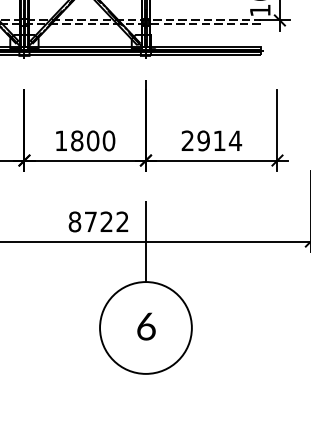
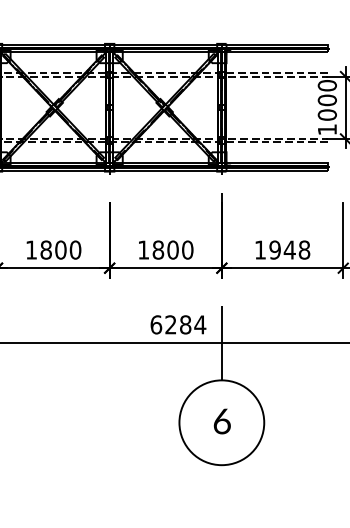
text: (211, 140) -> (282, 249), 2914 -> 1948
text: (99, 221) -> (178, 324), 8722 -> 6284

